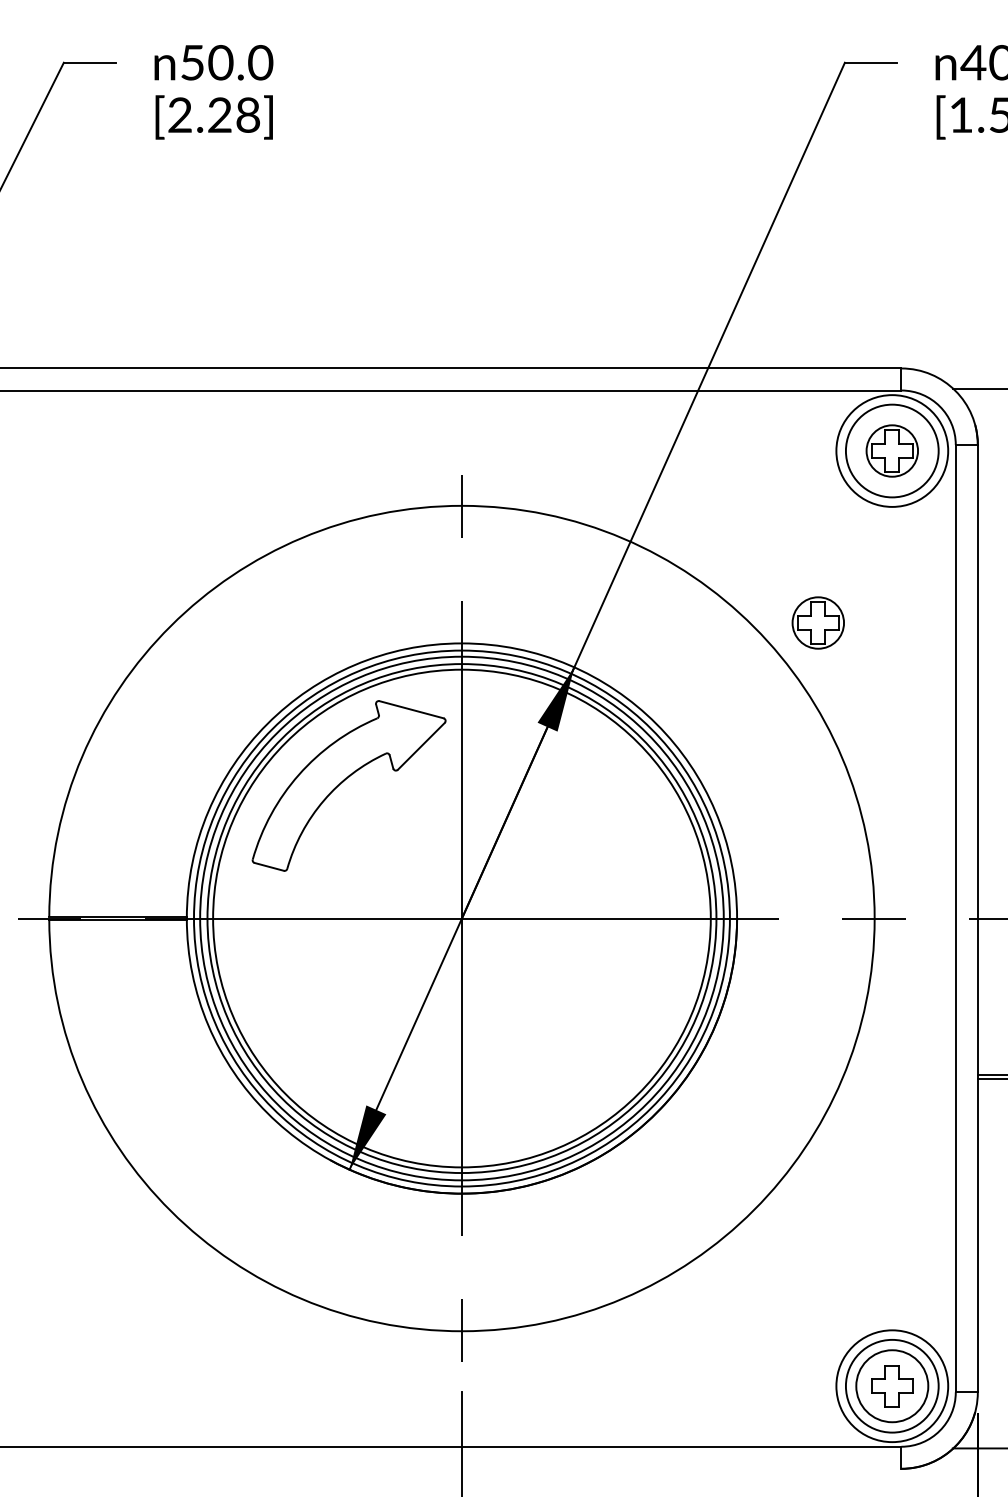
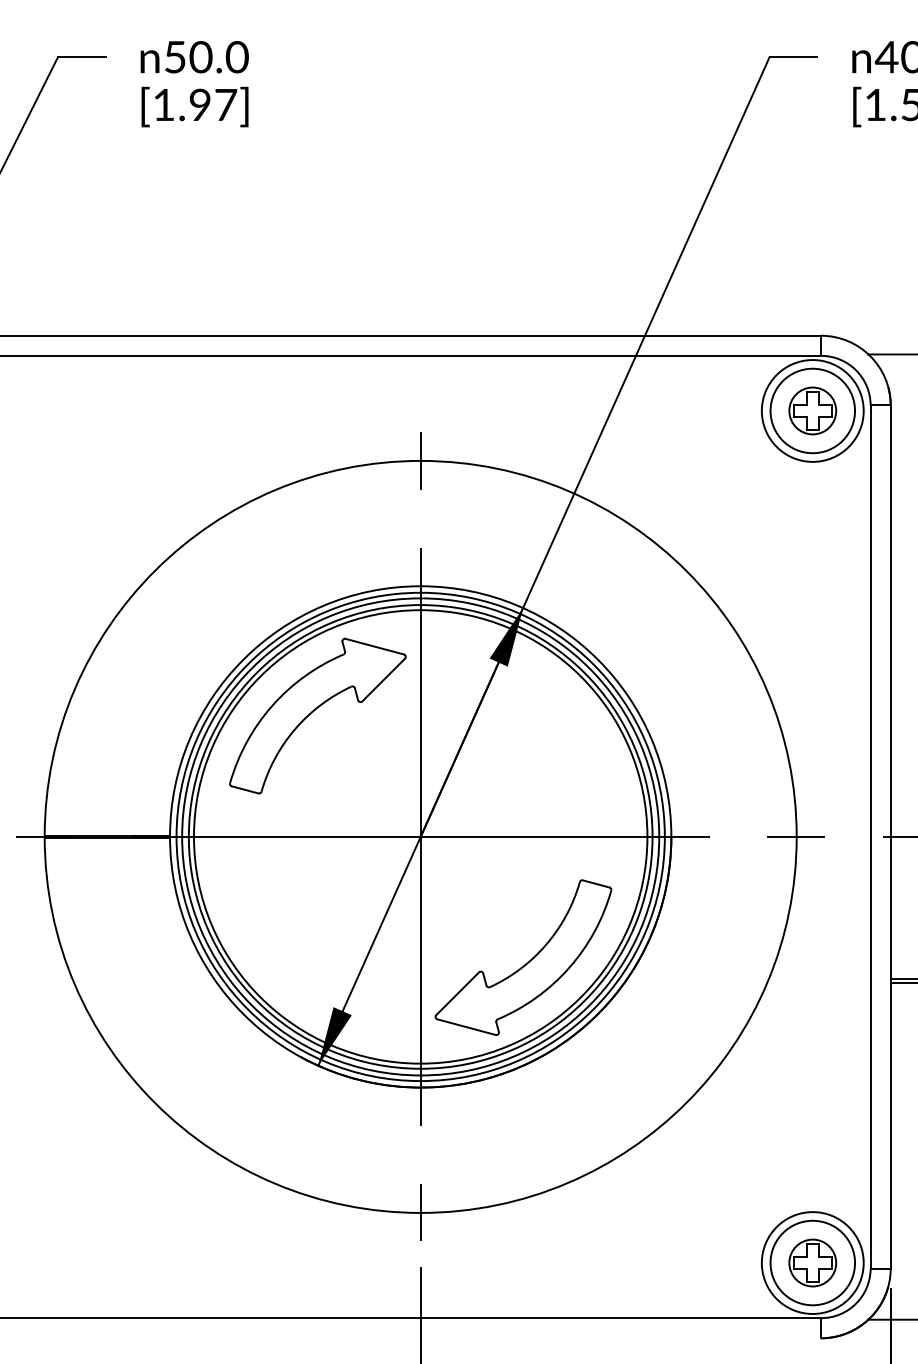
text: (214, 114) -> (195, 104), [2.28] -> [1.97]
part: (817, 622) -> (744, 567), removed
part: (579, 1055) -> (527, 961), added
circle: (892, 1385) -> (812, 1262), size x0.71

